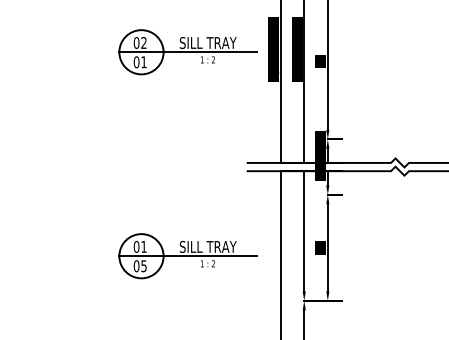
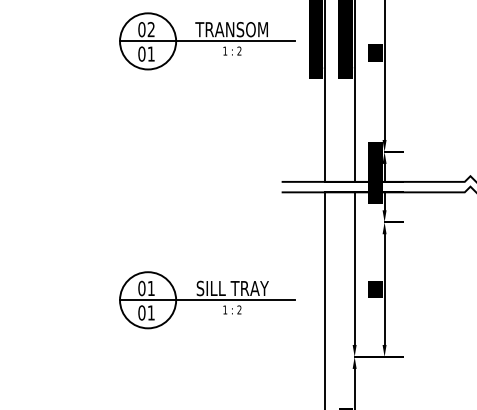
text: (207, 43) -> (231, 30), SILL TRAY -> TRANSOM
text: (143, 266) -> (150, 313), 05 -> 01

